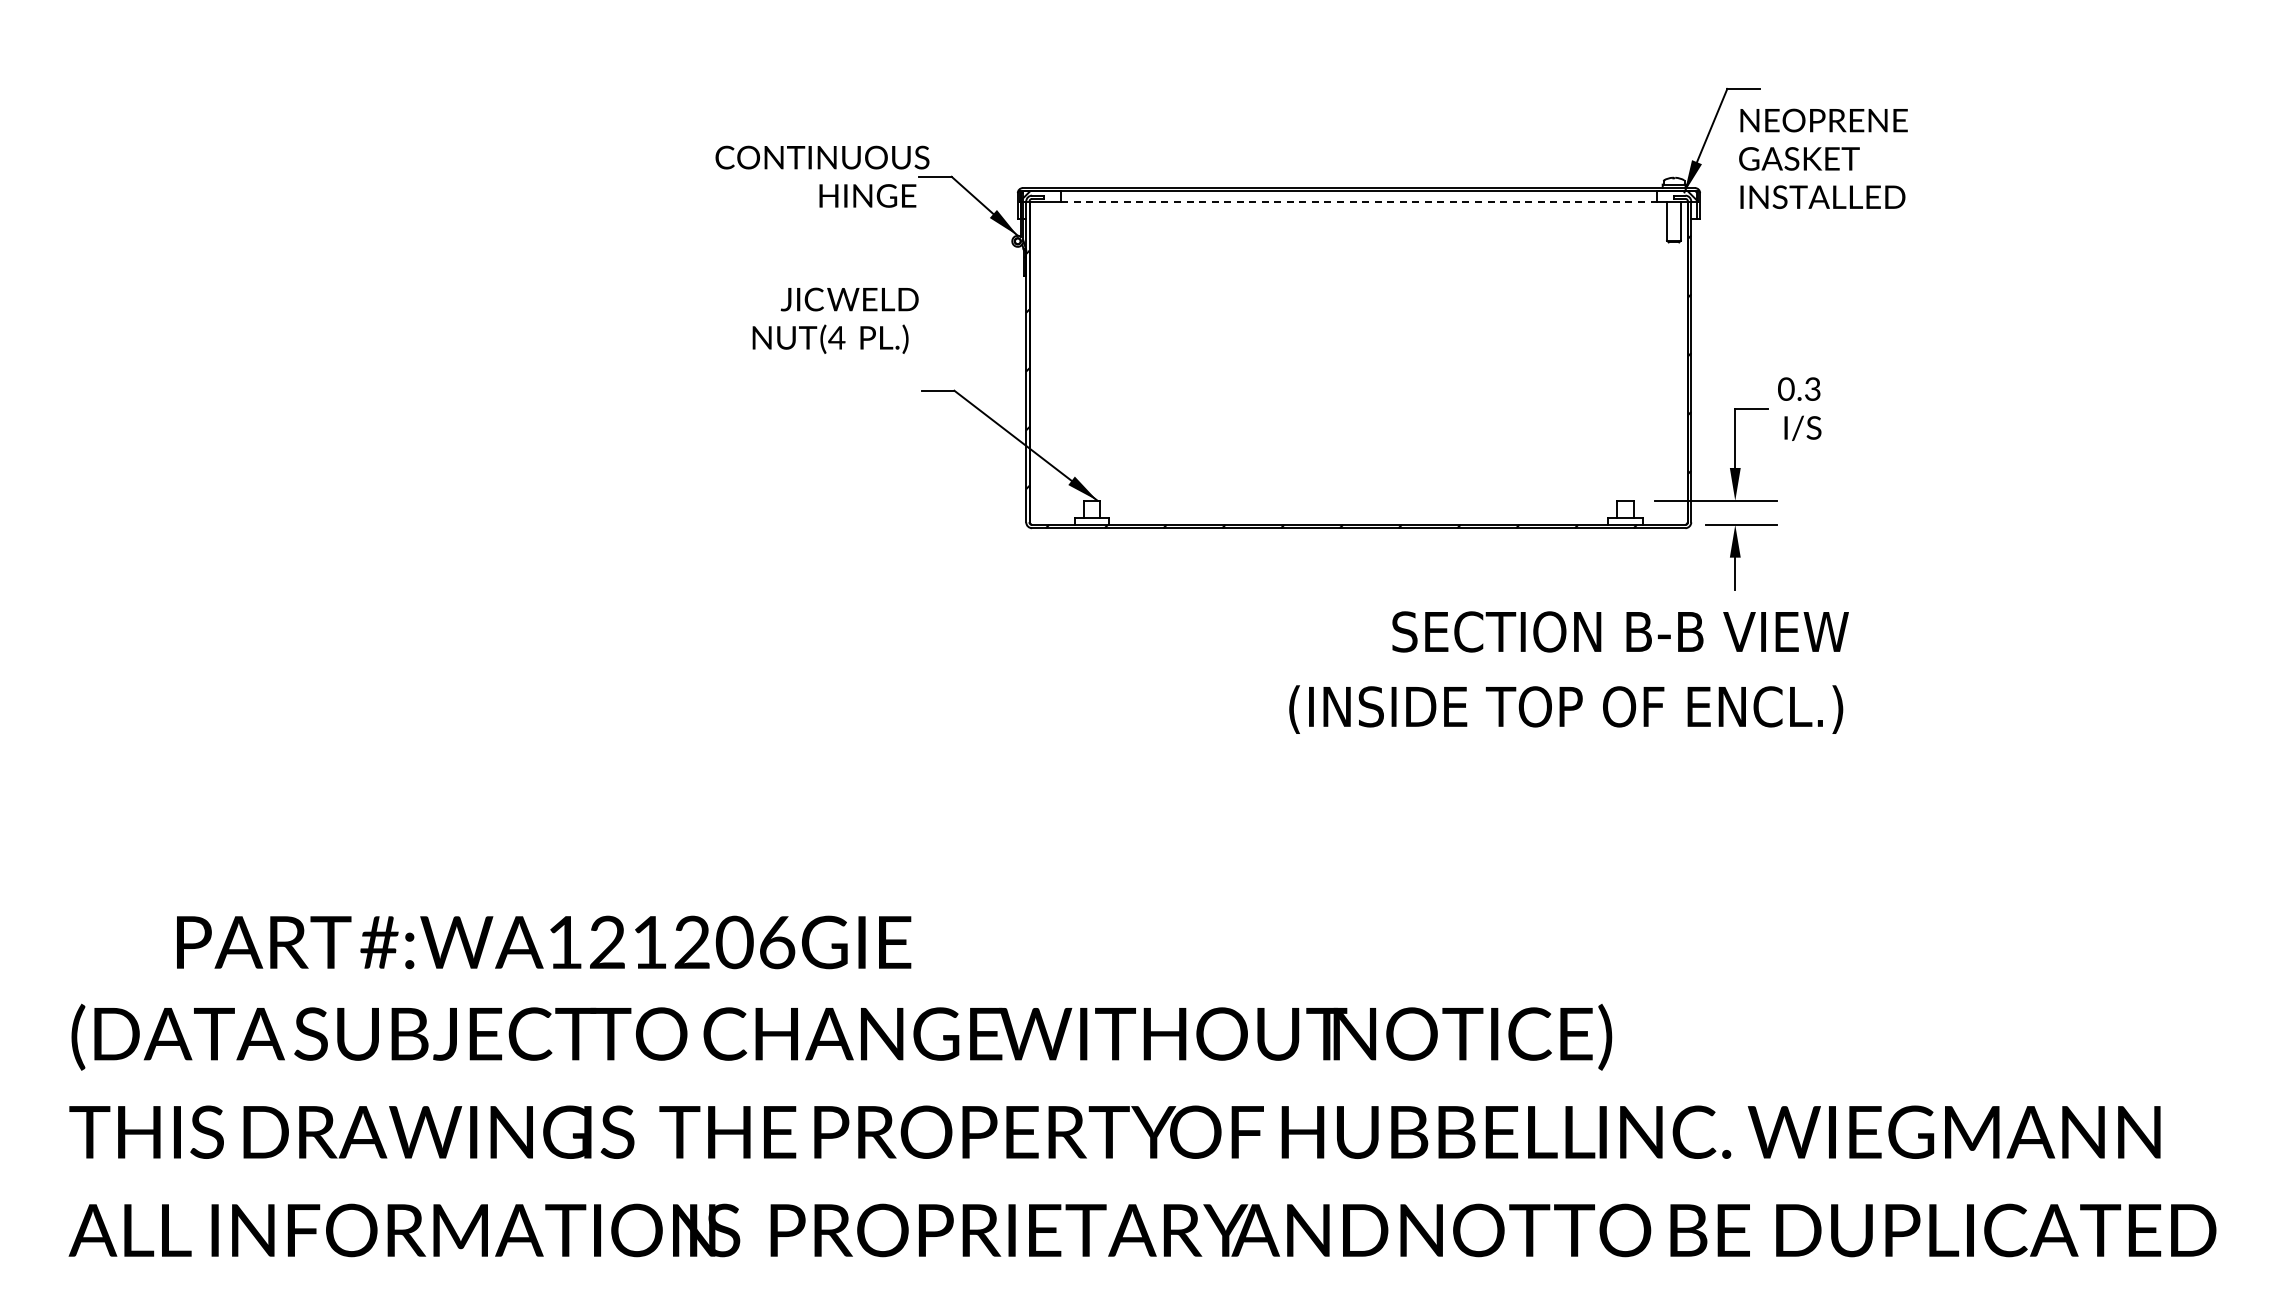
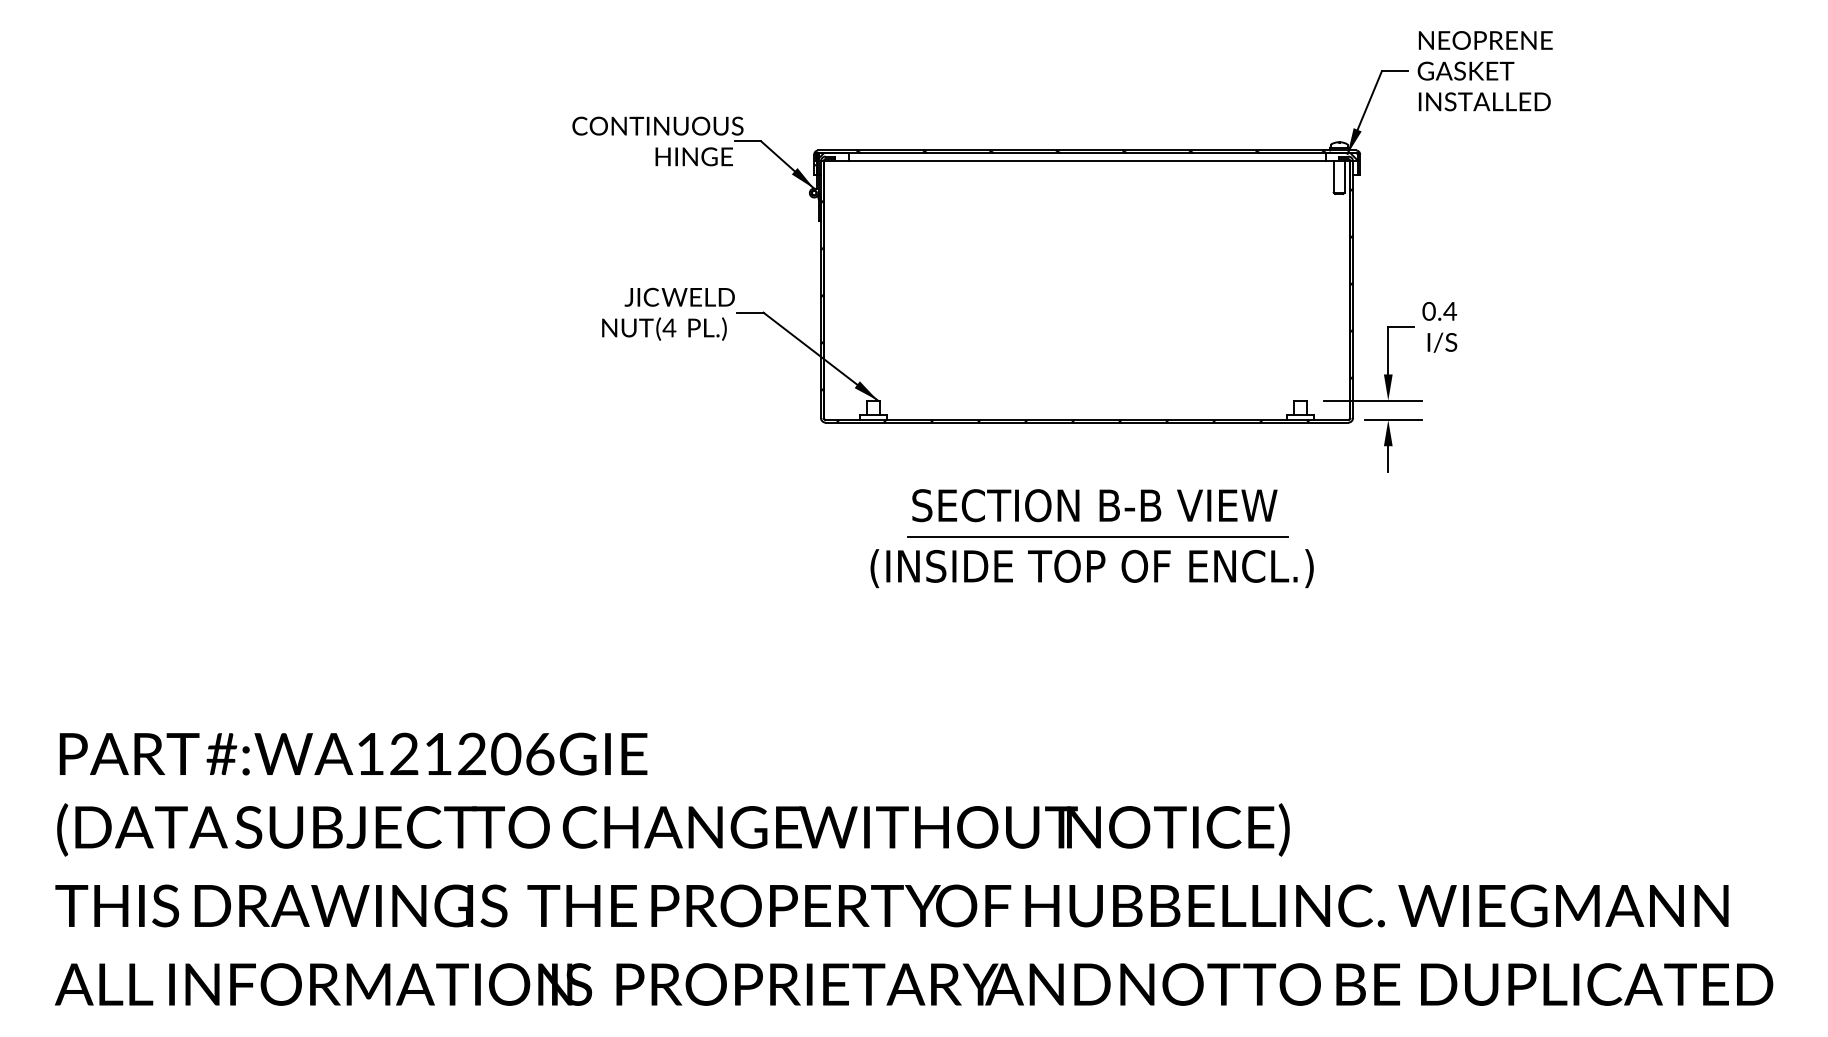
text: (1823, 158) -> (1485, 70), moved
hatch: (1358, 201) -> (1086, 161), added
line: (1358, 201) -> (1086, 161), dashed -> solid
text: (835, 320) -> (668, 314), moved
text: (1812, 388) -> (1450, 310), 0.3 -> 0.4
text: (1620, 631) -> (1094, 505), moved
line: (1372, 671) -> (1098, 537), added
text: (1566, 709) -> (1092, 568), moved
text: (544, 942) -> (353, 754), moved

